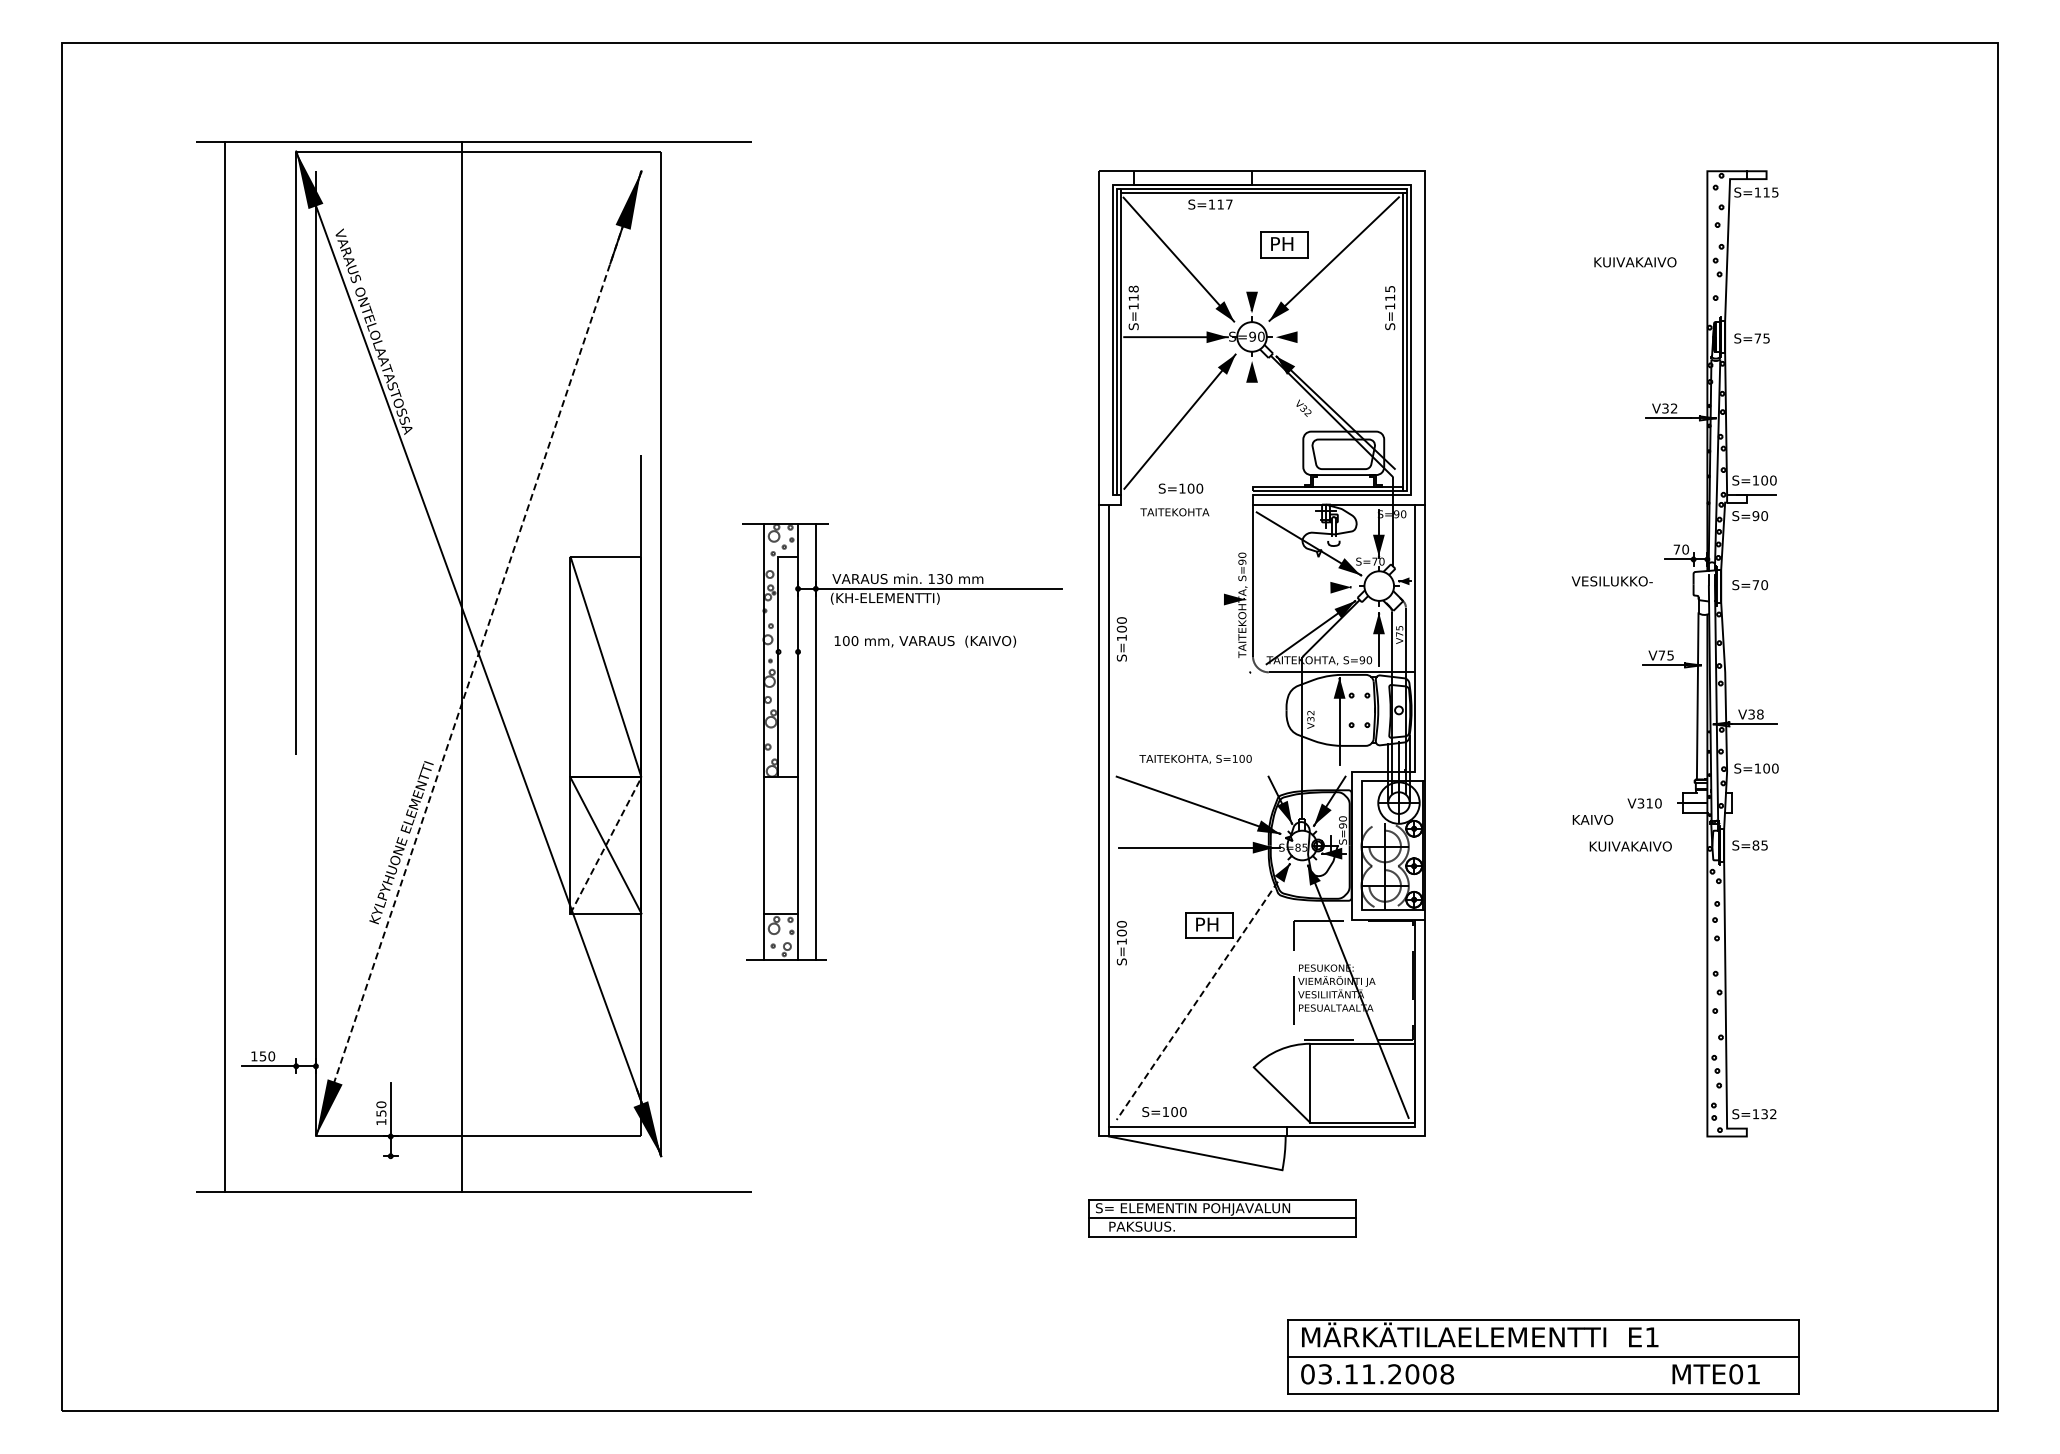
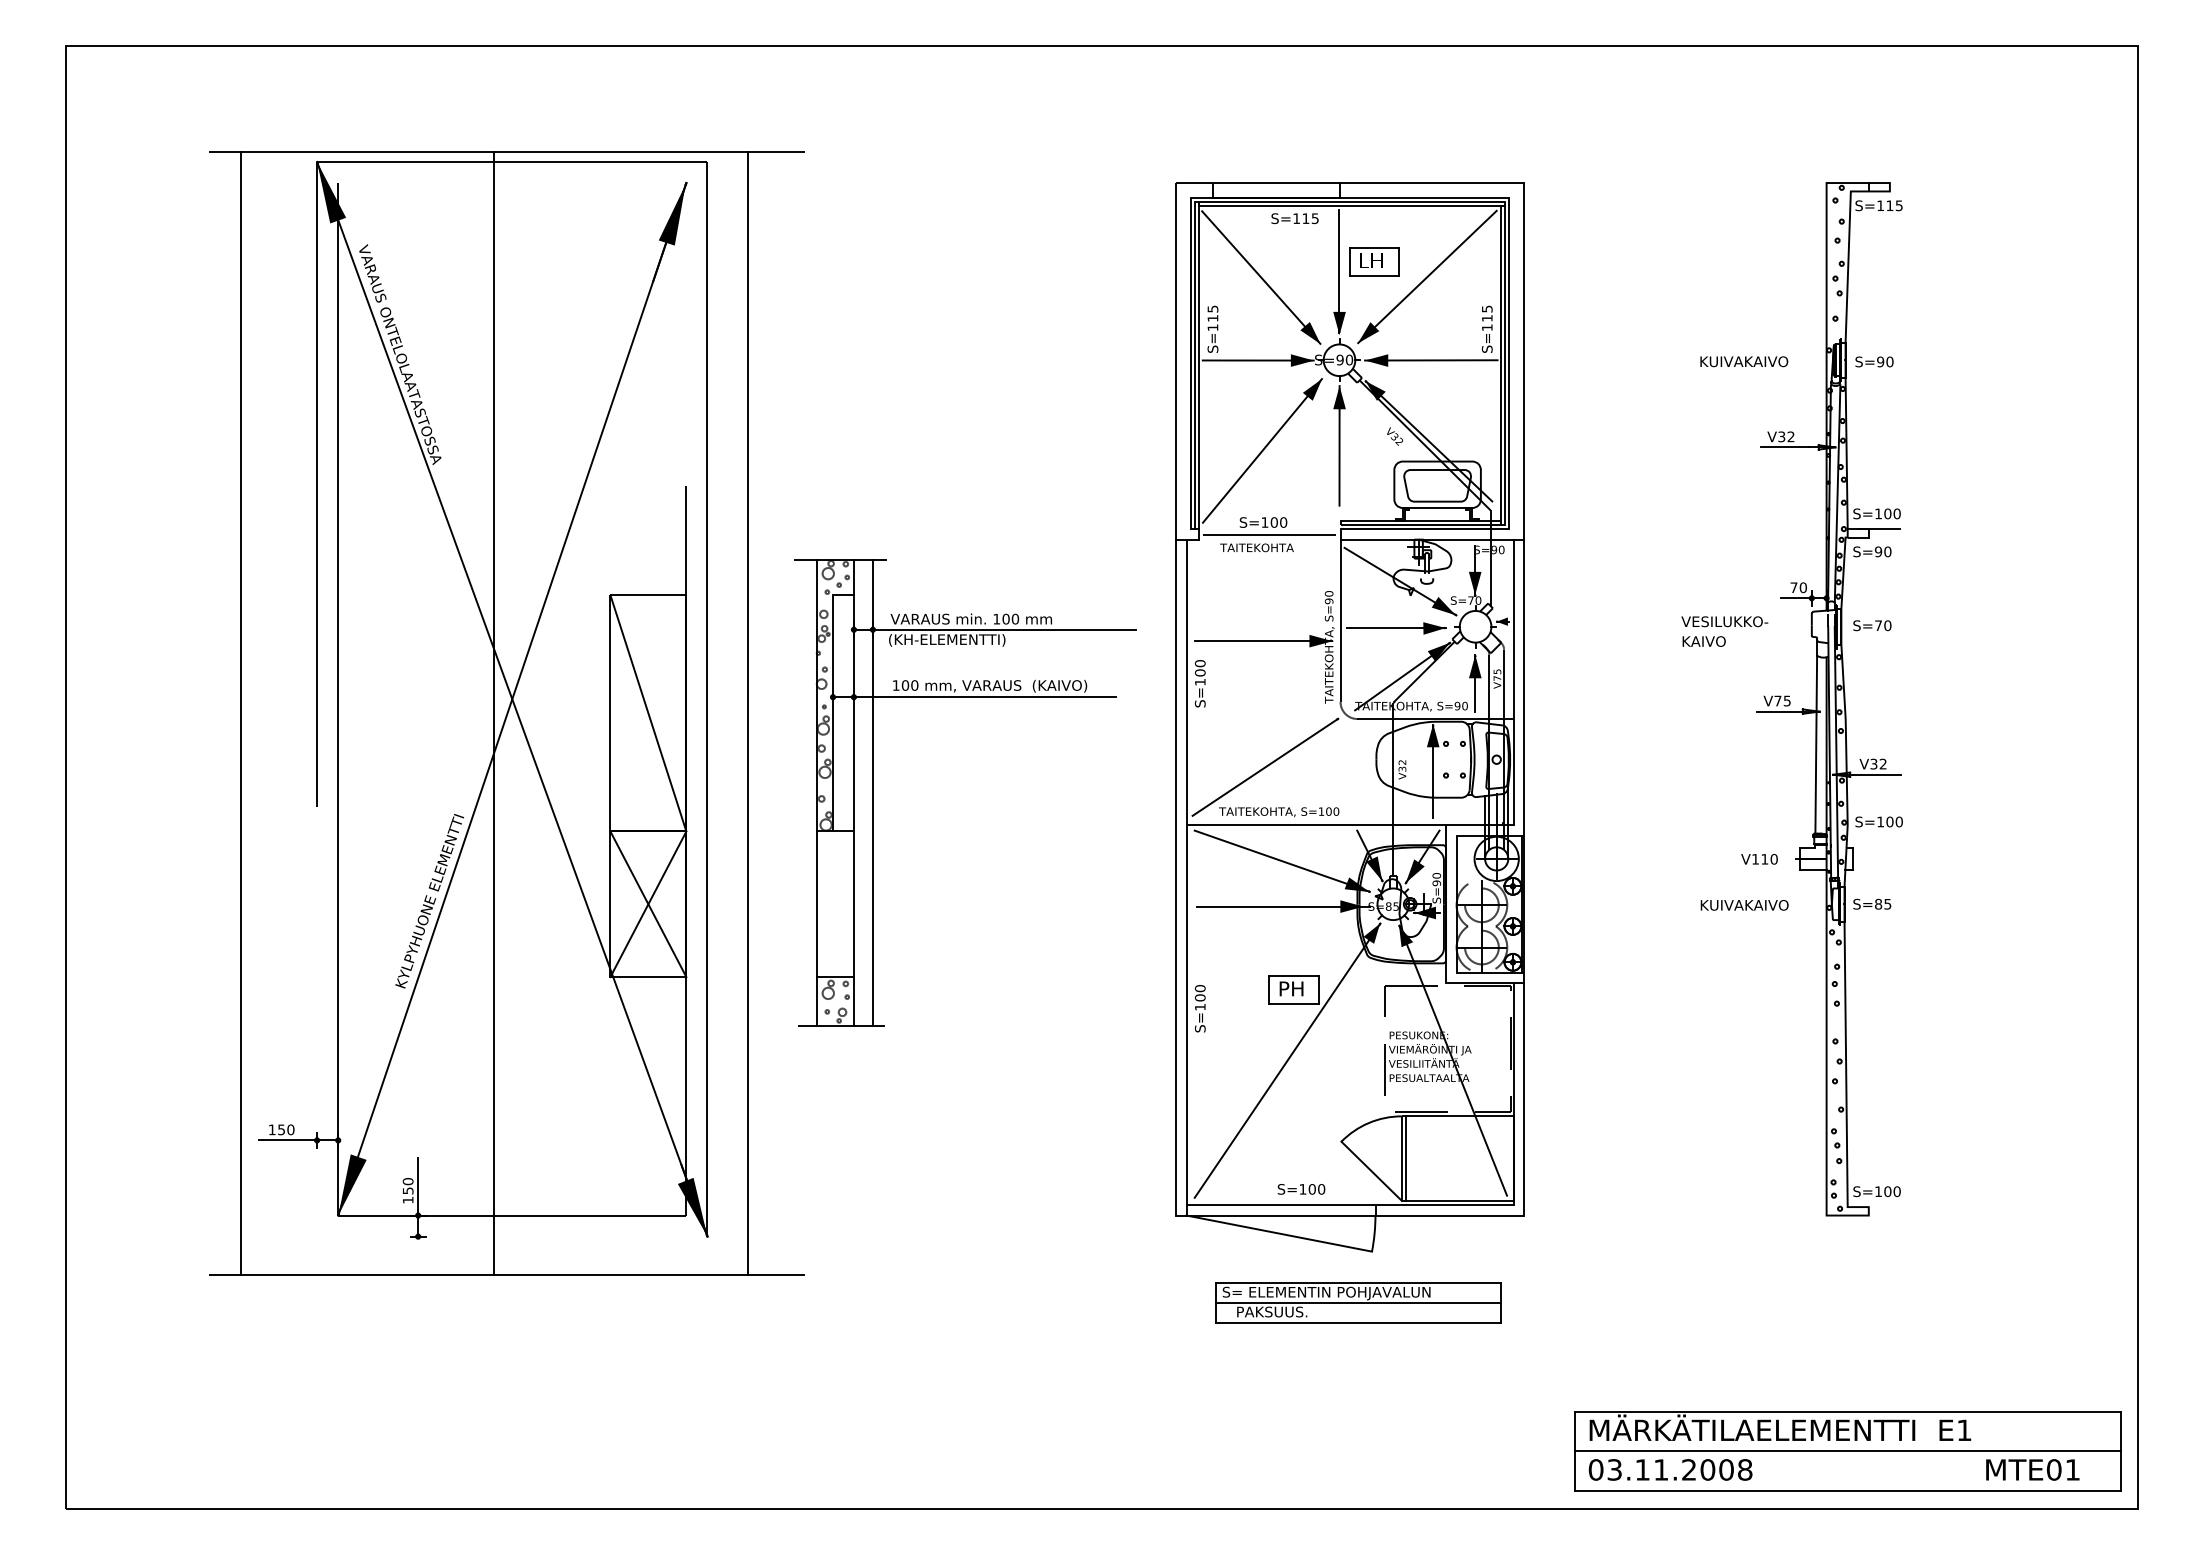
text: (1229, 204) -> (1315, 218), S=117 -> S=115
text: (1282, 243) -> (1372, 260), PH -> LH
line: (1251, 253) -> (1338, 270), added
text: (1635, 262) -> (1744, 361), moved
text: (1133, 288) -> (1212, 308), S=118 -> S=115
line: (1337, 336) -> (1430, 359), added
text: (1762, 338) -> (1885, 361), S=75 -> S=90
line: (1252, 416) -> (1340, 445), added
line: (1186, 500) -> (1269, 535), added
text: (940, 578) -> (1006, 618), 130 -> 100
line: (1304, 587) -> (1395, 628), added
line: (1180, 599) -> (1262, 641), added
line: (910, 652) -> (974, 697), added
line: (478, 653) -> (512, 698), dashed -> solid
line: (698, 666) -> (747, 712), added
text: (1760, 714) -> (1883, 764), V38 -> V32
line: (1182, 717) -> (1265, 767), added
line: (1230, 771) -> (1316, 825), added
text: (1640, 803) -> (1755, 859), V310 -> V110
text: (1592, 819) -> (1703, 641), moved
line: (605, 845) -> (647, 904), dashed -> solid
line: (1203, 991) -> (1287, 1060), dashed -> solid
line: (1314, 1082) -> (1406, 1157), added
text: (1164, 1112) -> (1301, 1189), moved
text: (1768, 1114) -> (1891, 1192), S=132 -> S=100
part: (1222, 1218) -> (1358, 1303), moved
part: (1543, 1356) -> (1848, 1450), moved

